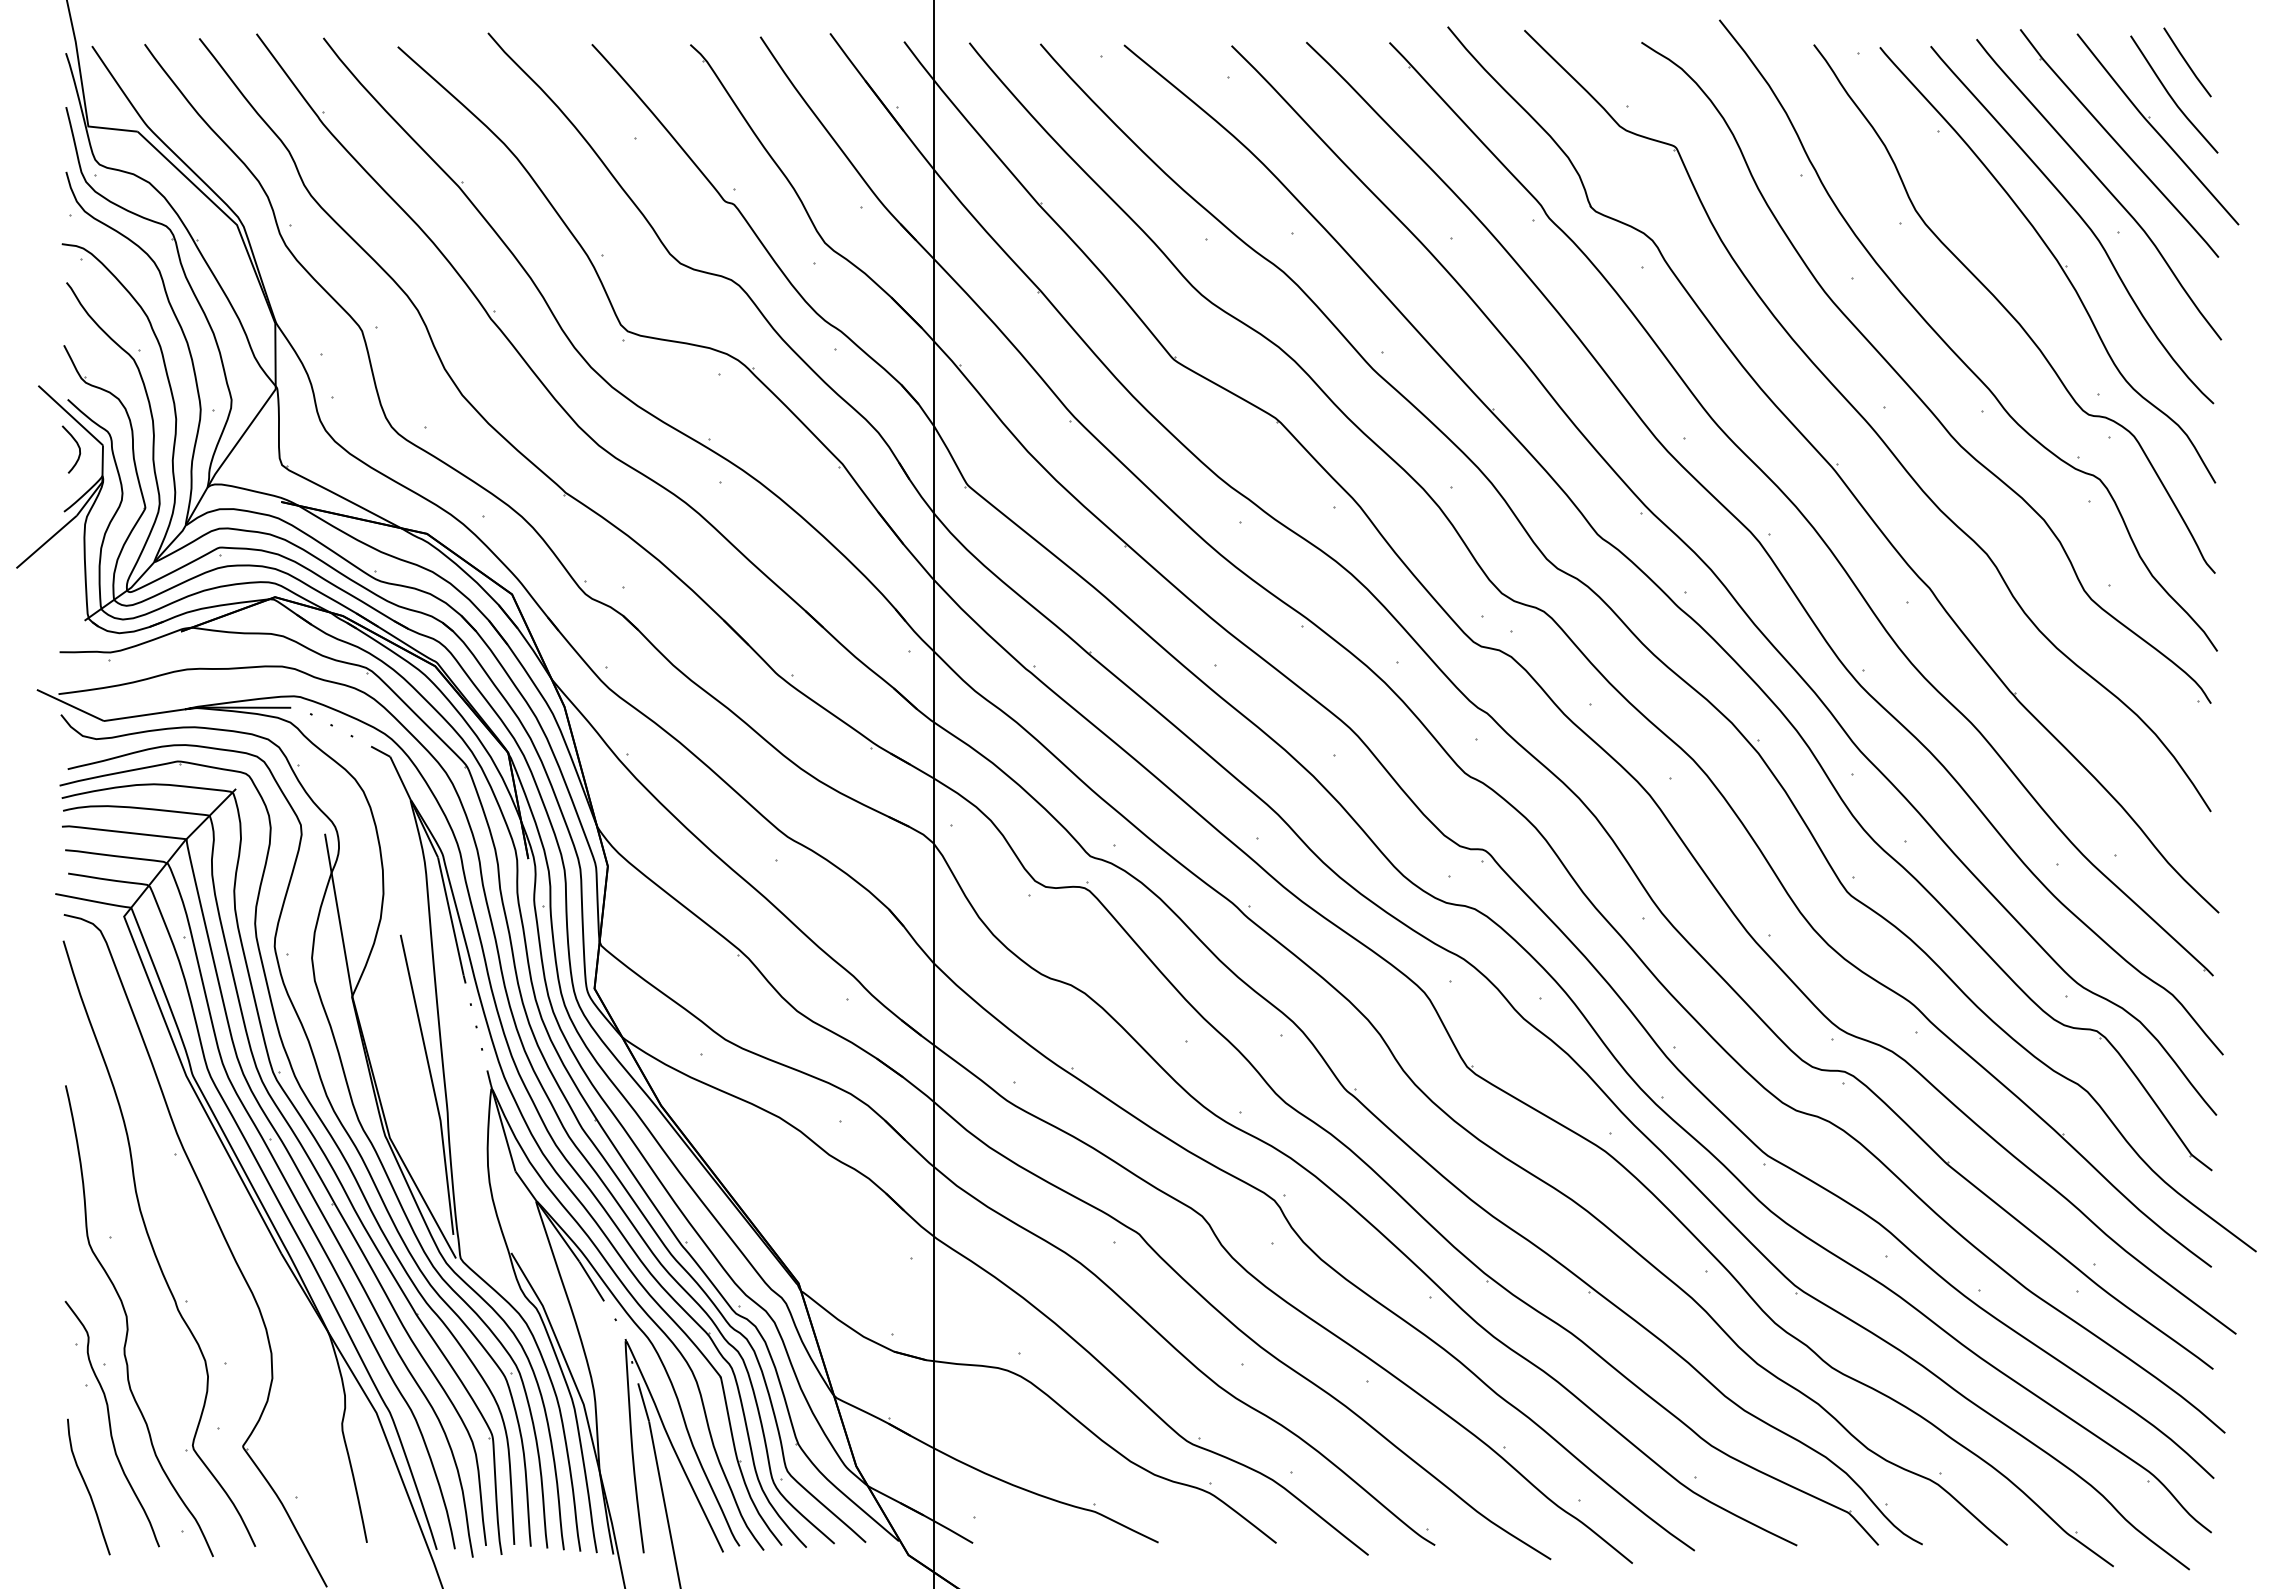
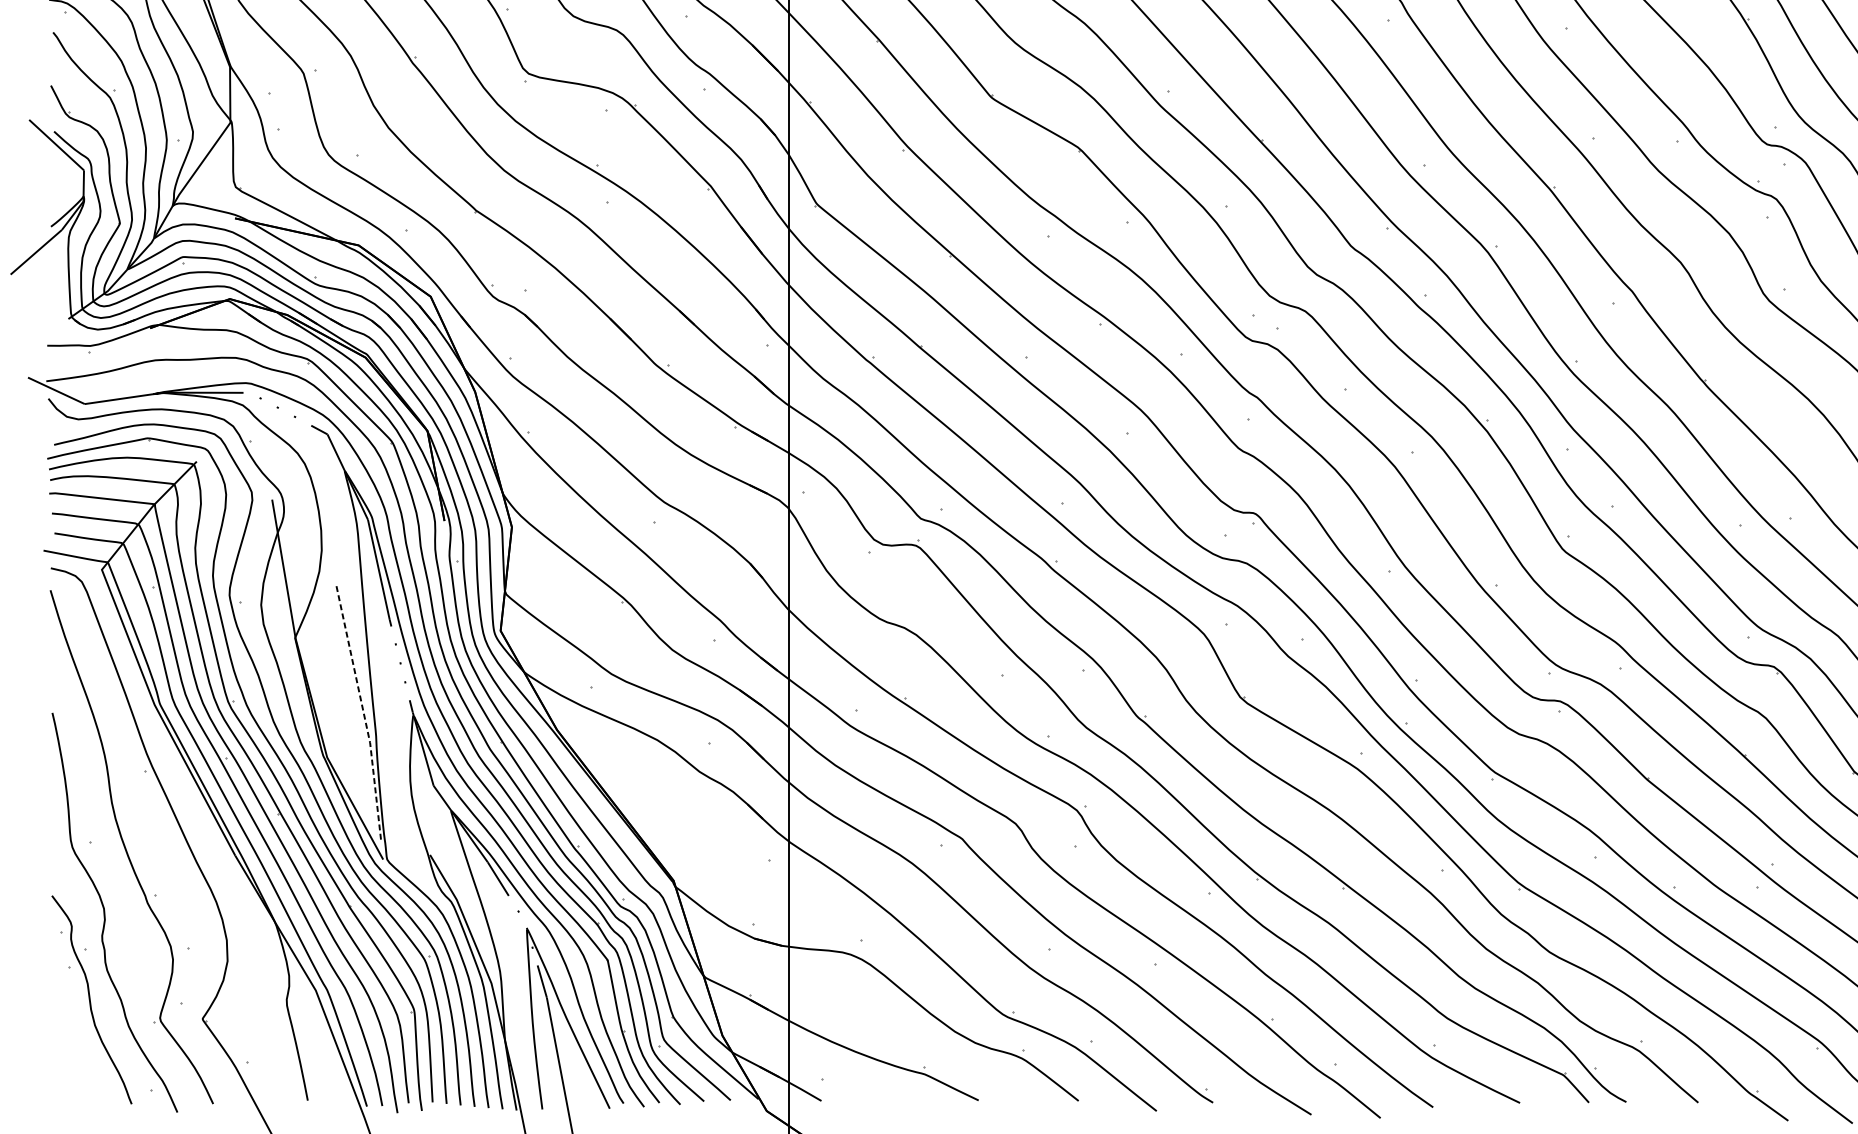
curve: (77, 446) -> (62, 171), removed
line: (432, 1083) -> (363, 711), solid -> dashed
curve: (87, 1486) -> (70, 1052), removed

